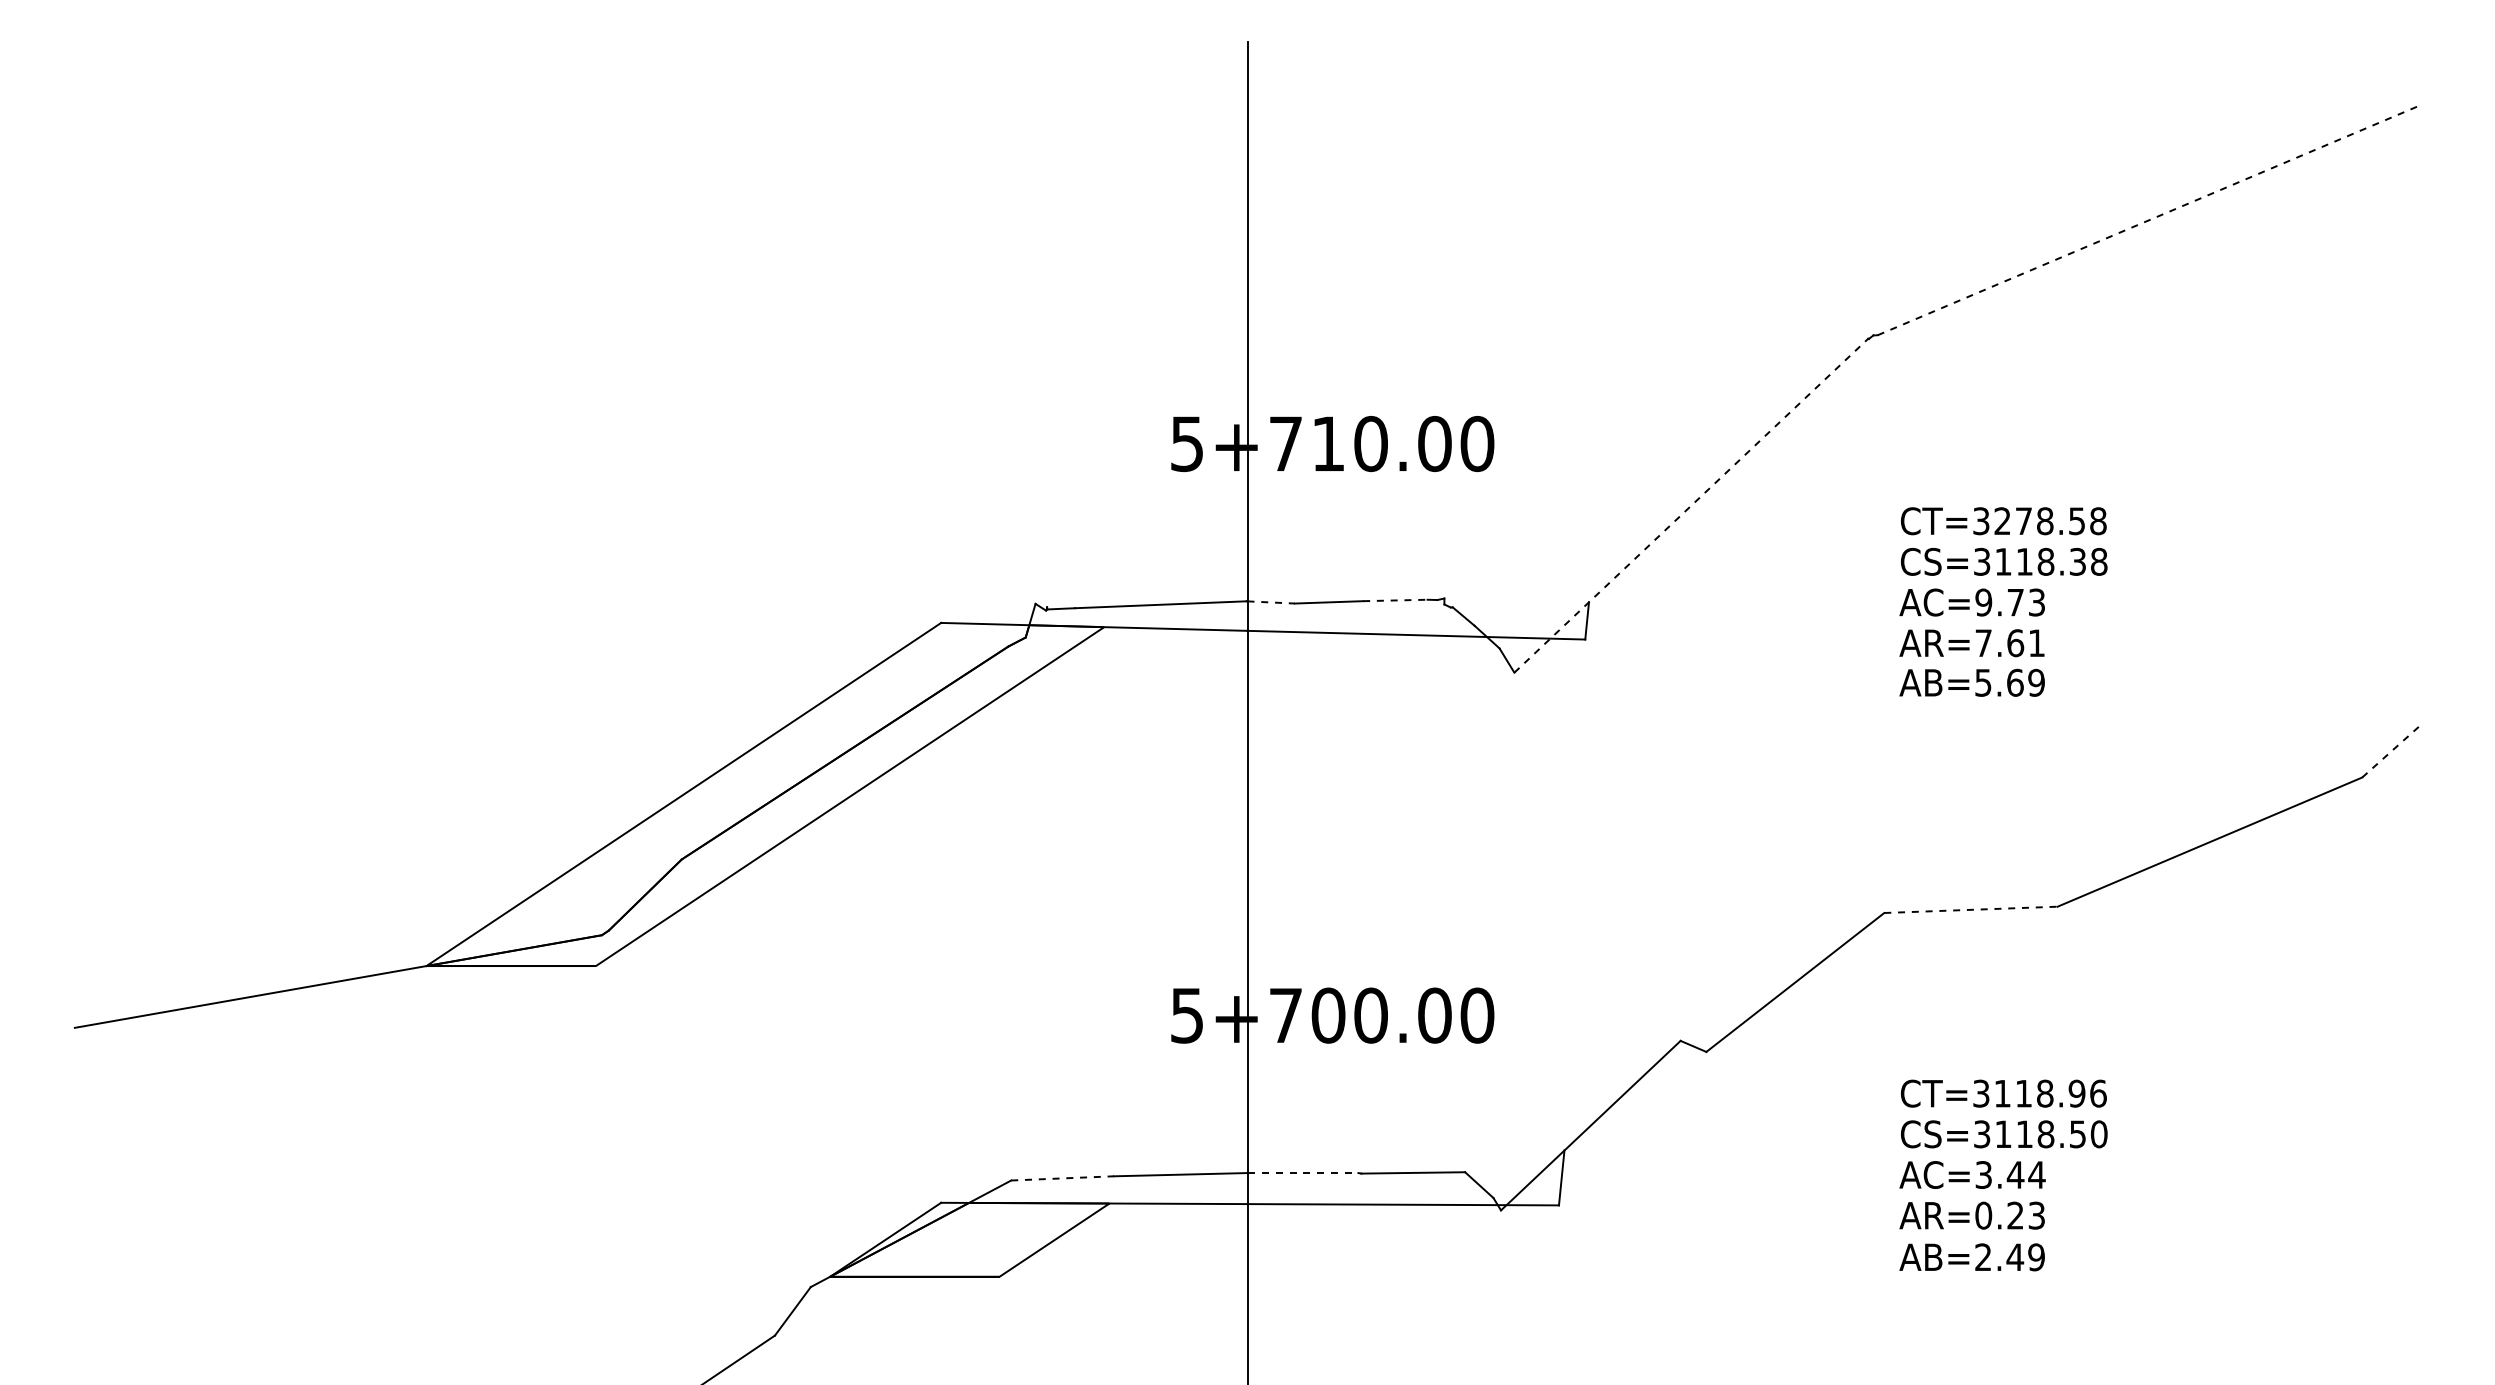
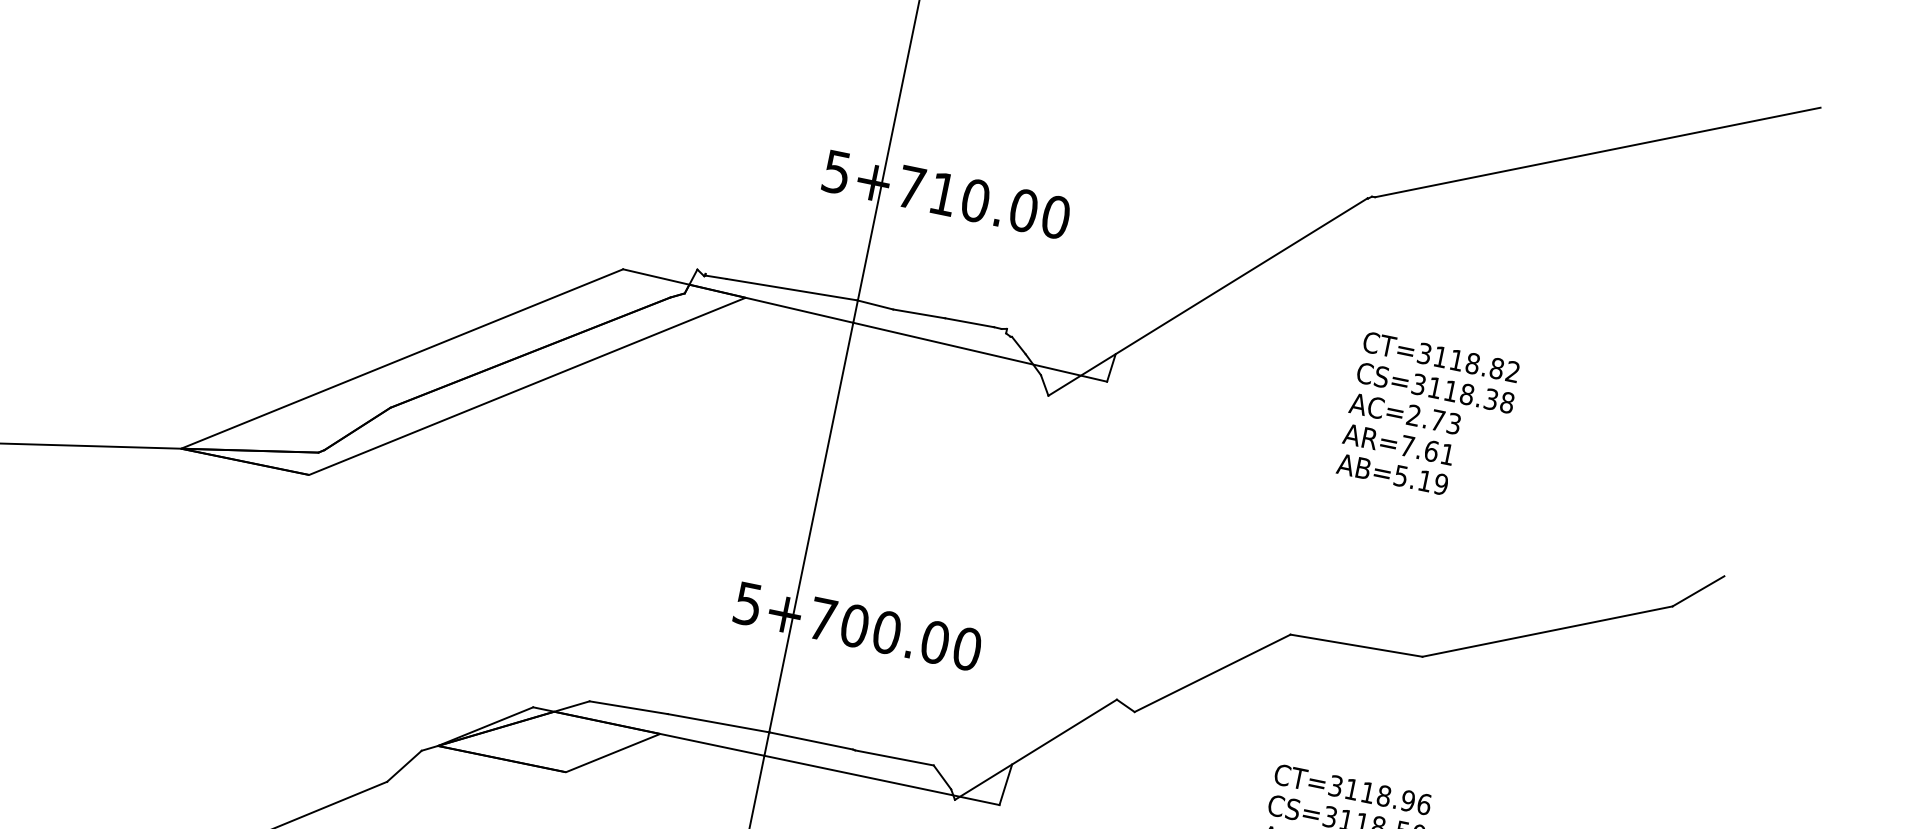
line: (2148, 220) -> (1597, 152), dashed -> solid
line: (1691, 505) -> (1208, 296), dashed -> solid
text: (2050, 521) -> (1476, 364), CT=3278.58 -> CT=3118.82
line: (1395, 600) -> (969, 322), dashed -> solid
line: (1271, 602) -> (875, 305), dashed -> solid
text: (1983, 602) -> (1413, 415), AC=9.73 -> AC=2.73
text: (2015, 682) -> (1425, 480), AB=5.69 -> AB=5.19
line: (2391, 751) -> (1698, 591), dashed -> solid
line: (1970, 909) -> (1356, 645), dashed -> solid
line: (1303, 1173) -> (811, 741), dashed -> solid
line: (1063, 1178) -> (629, 707), dashed -> solid

